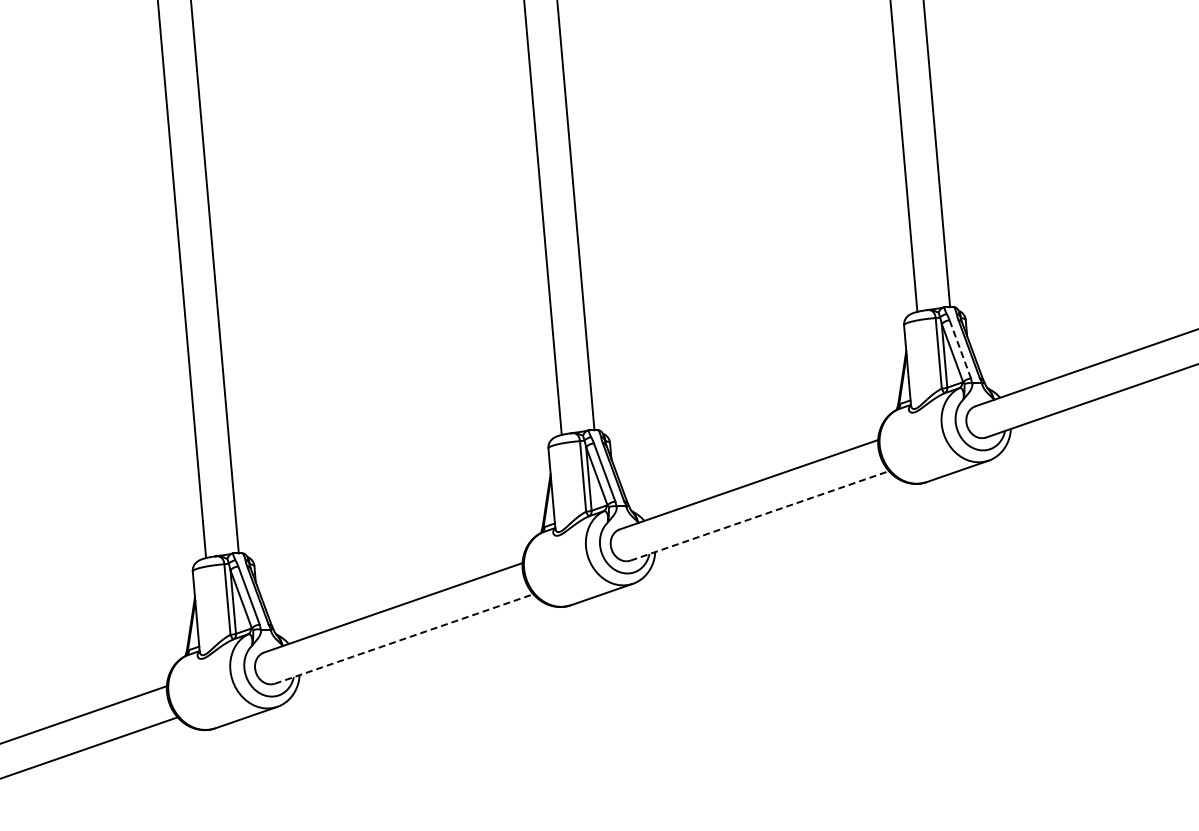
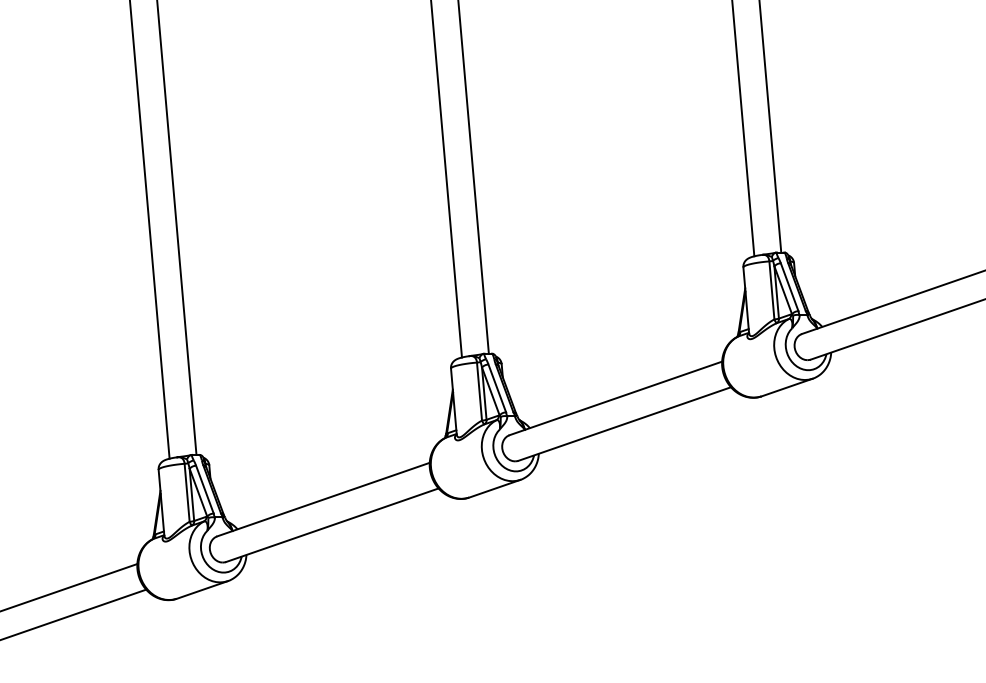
line: (960, 350) -> (789, 288), dashed -> solid
line: (759, 515) -> (624, 423), dashed -> solid
line: (404, 639) -> (332, 525), dashed -> solid

